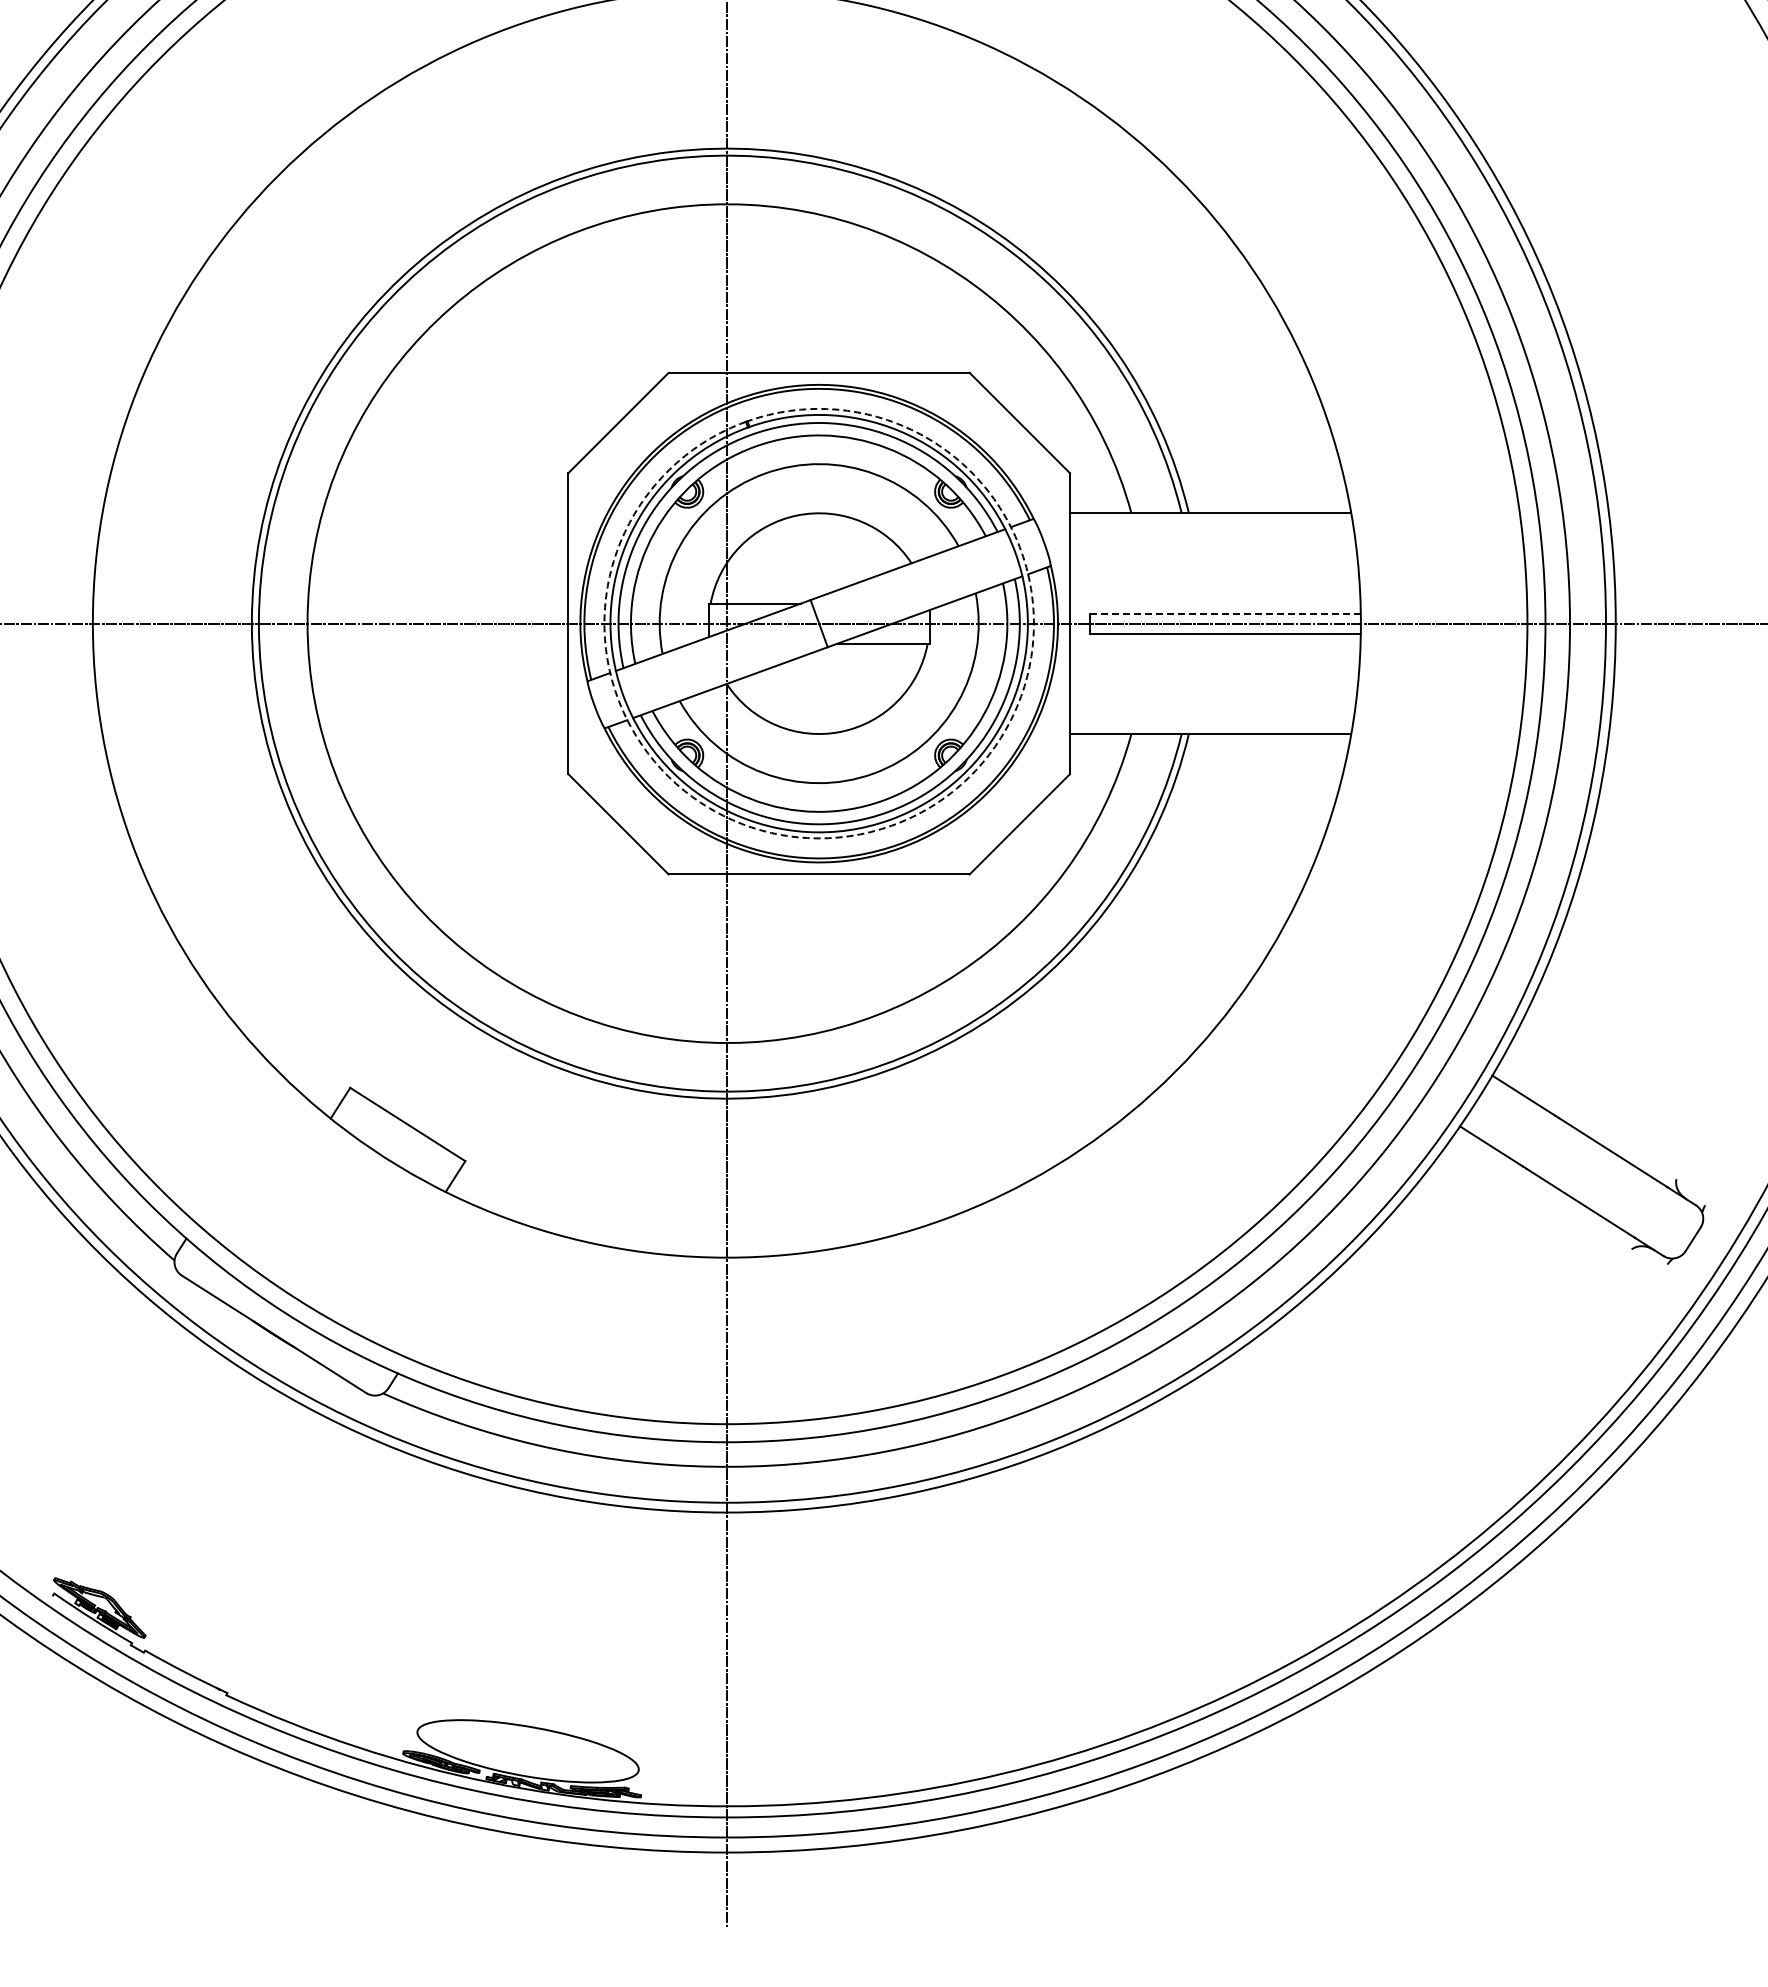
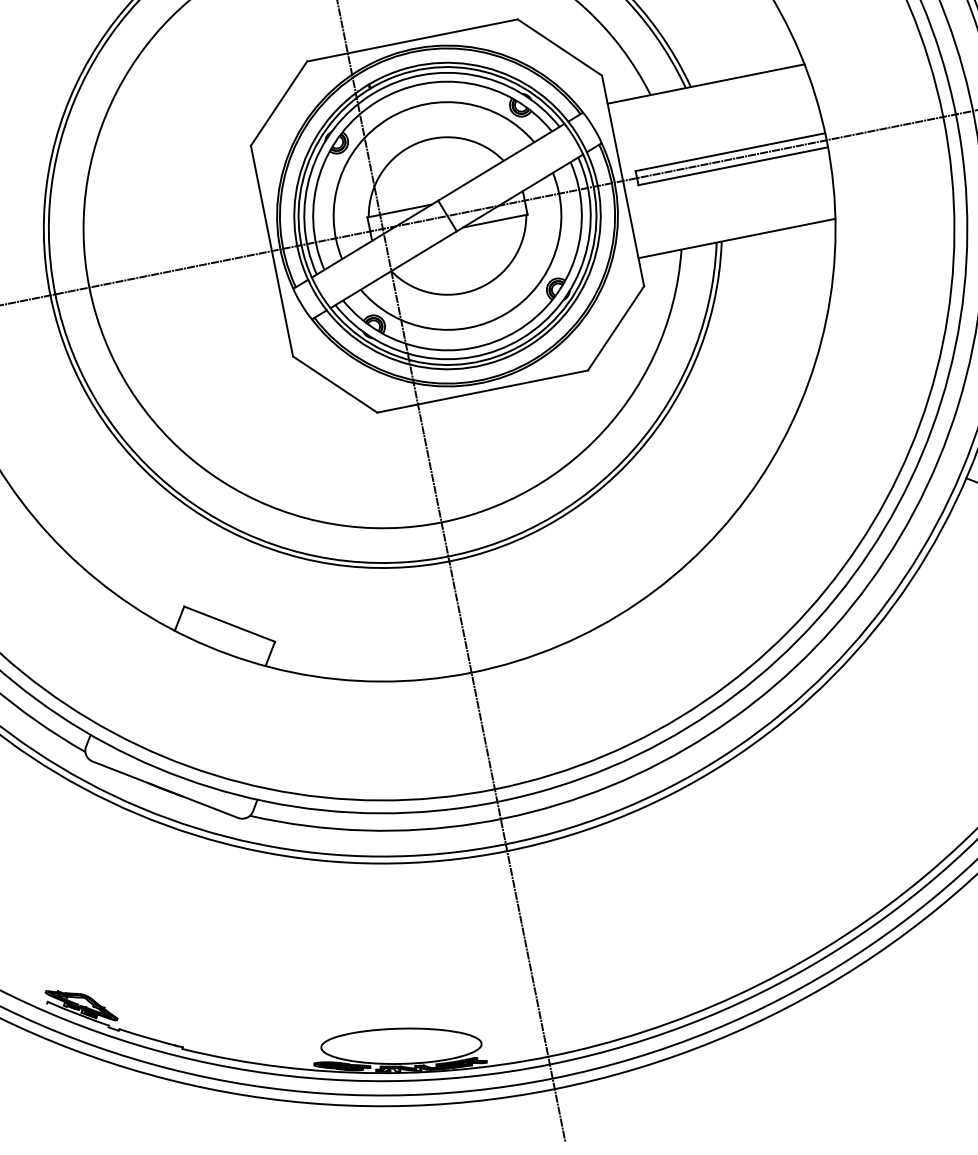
line: (1224, 613) -> (729, 152), dashed -> solid
arc: (891, 825) -> (526, 347), dashed -> solid

